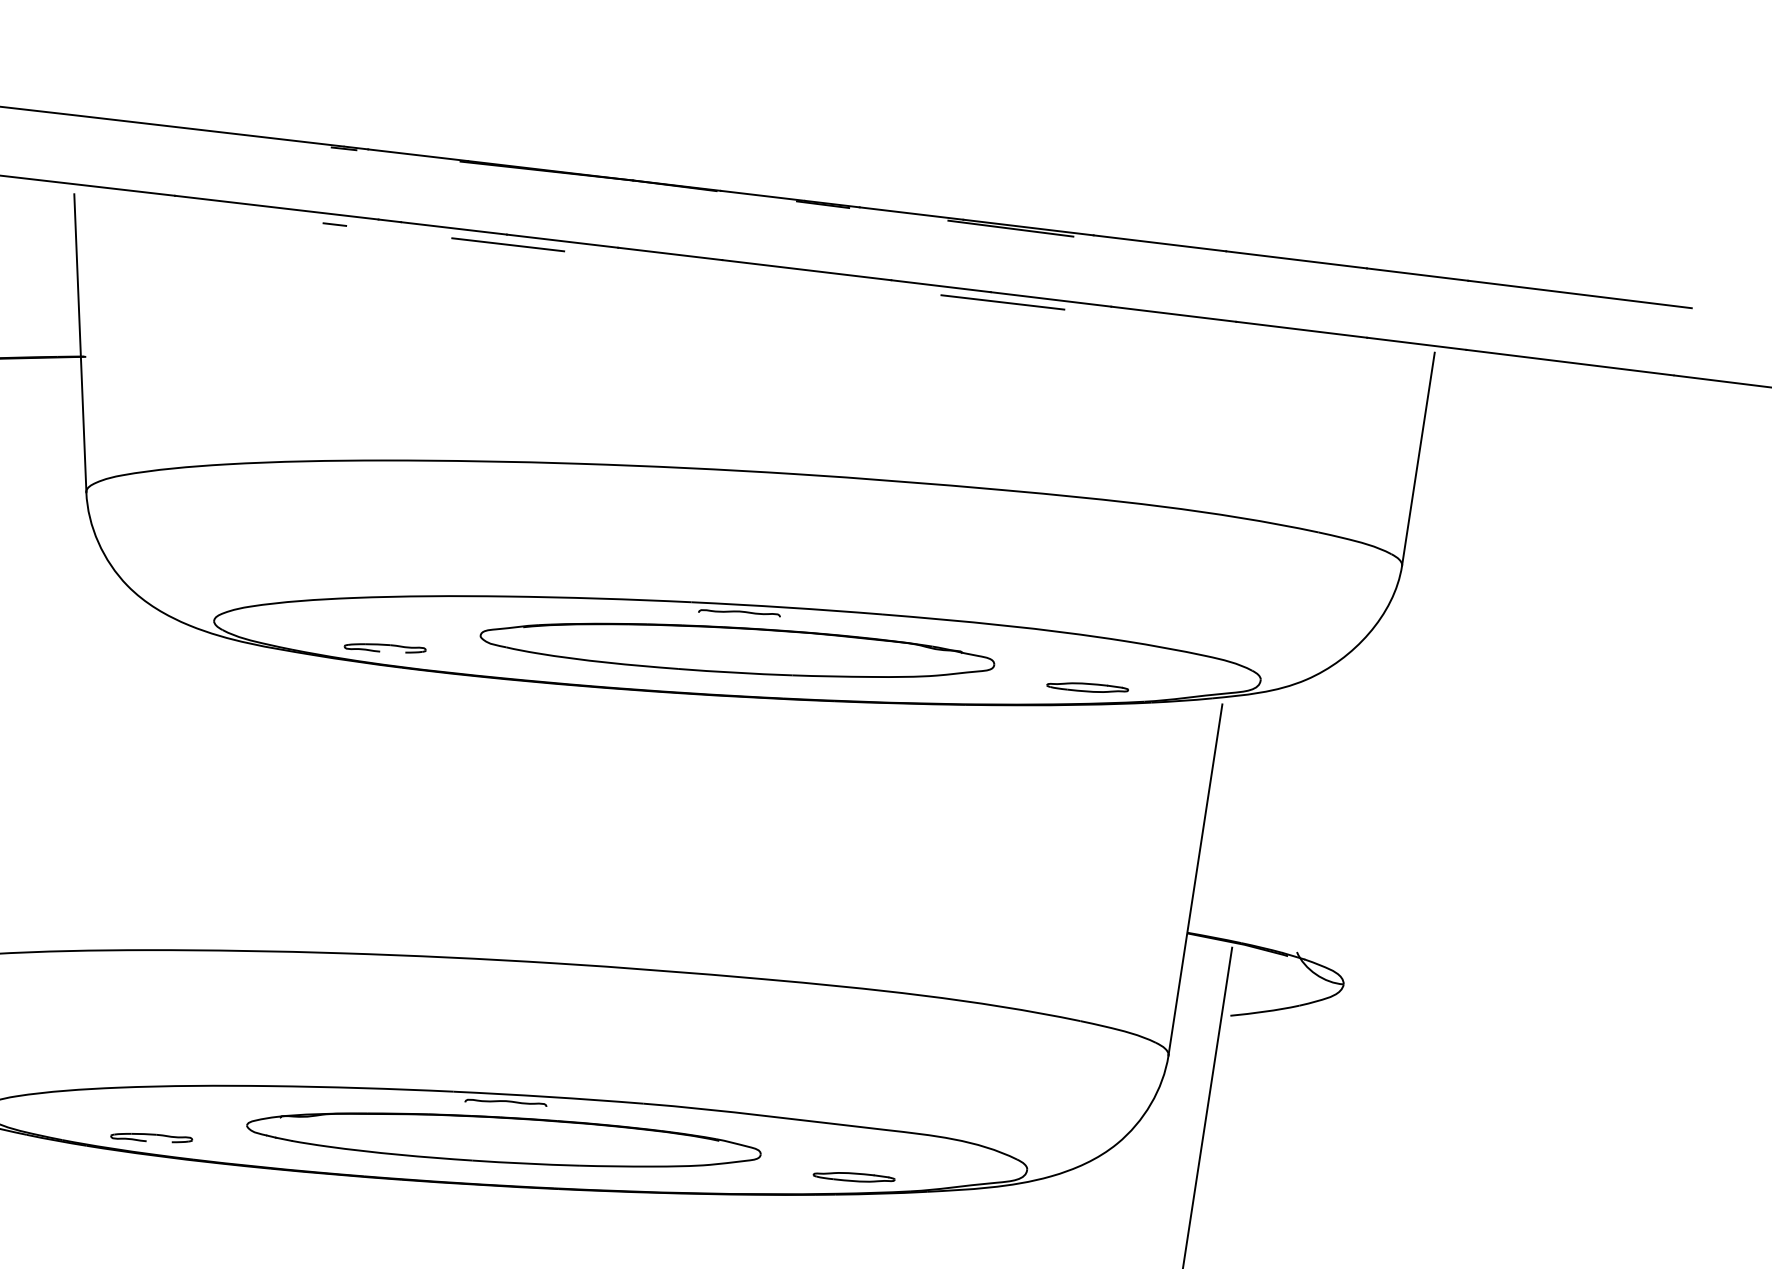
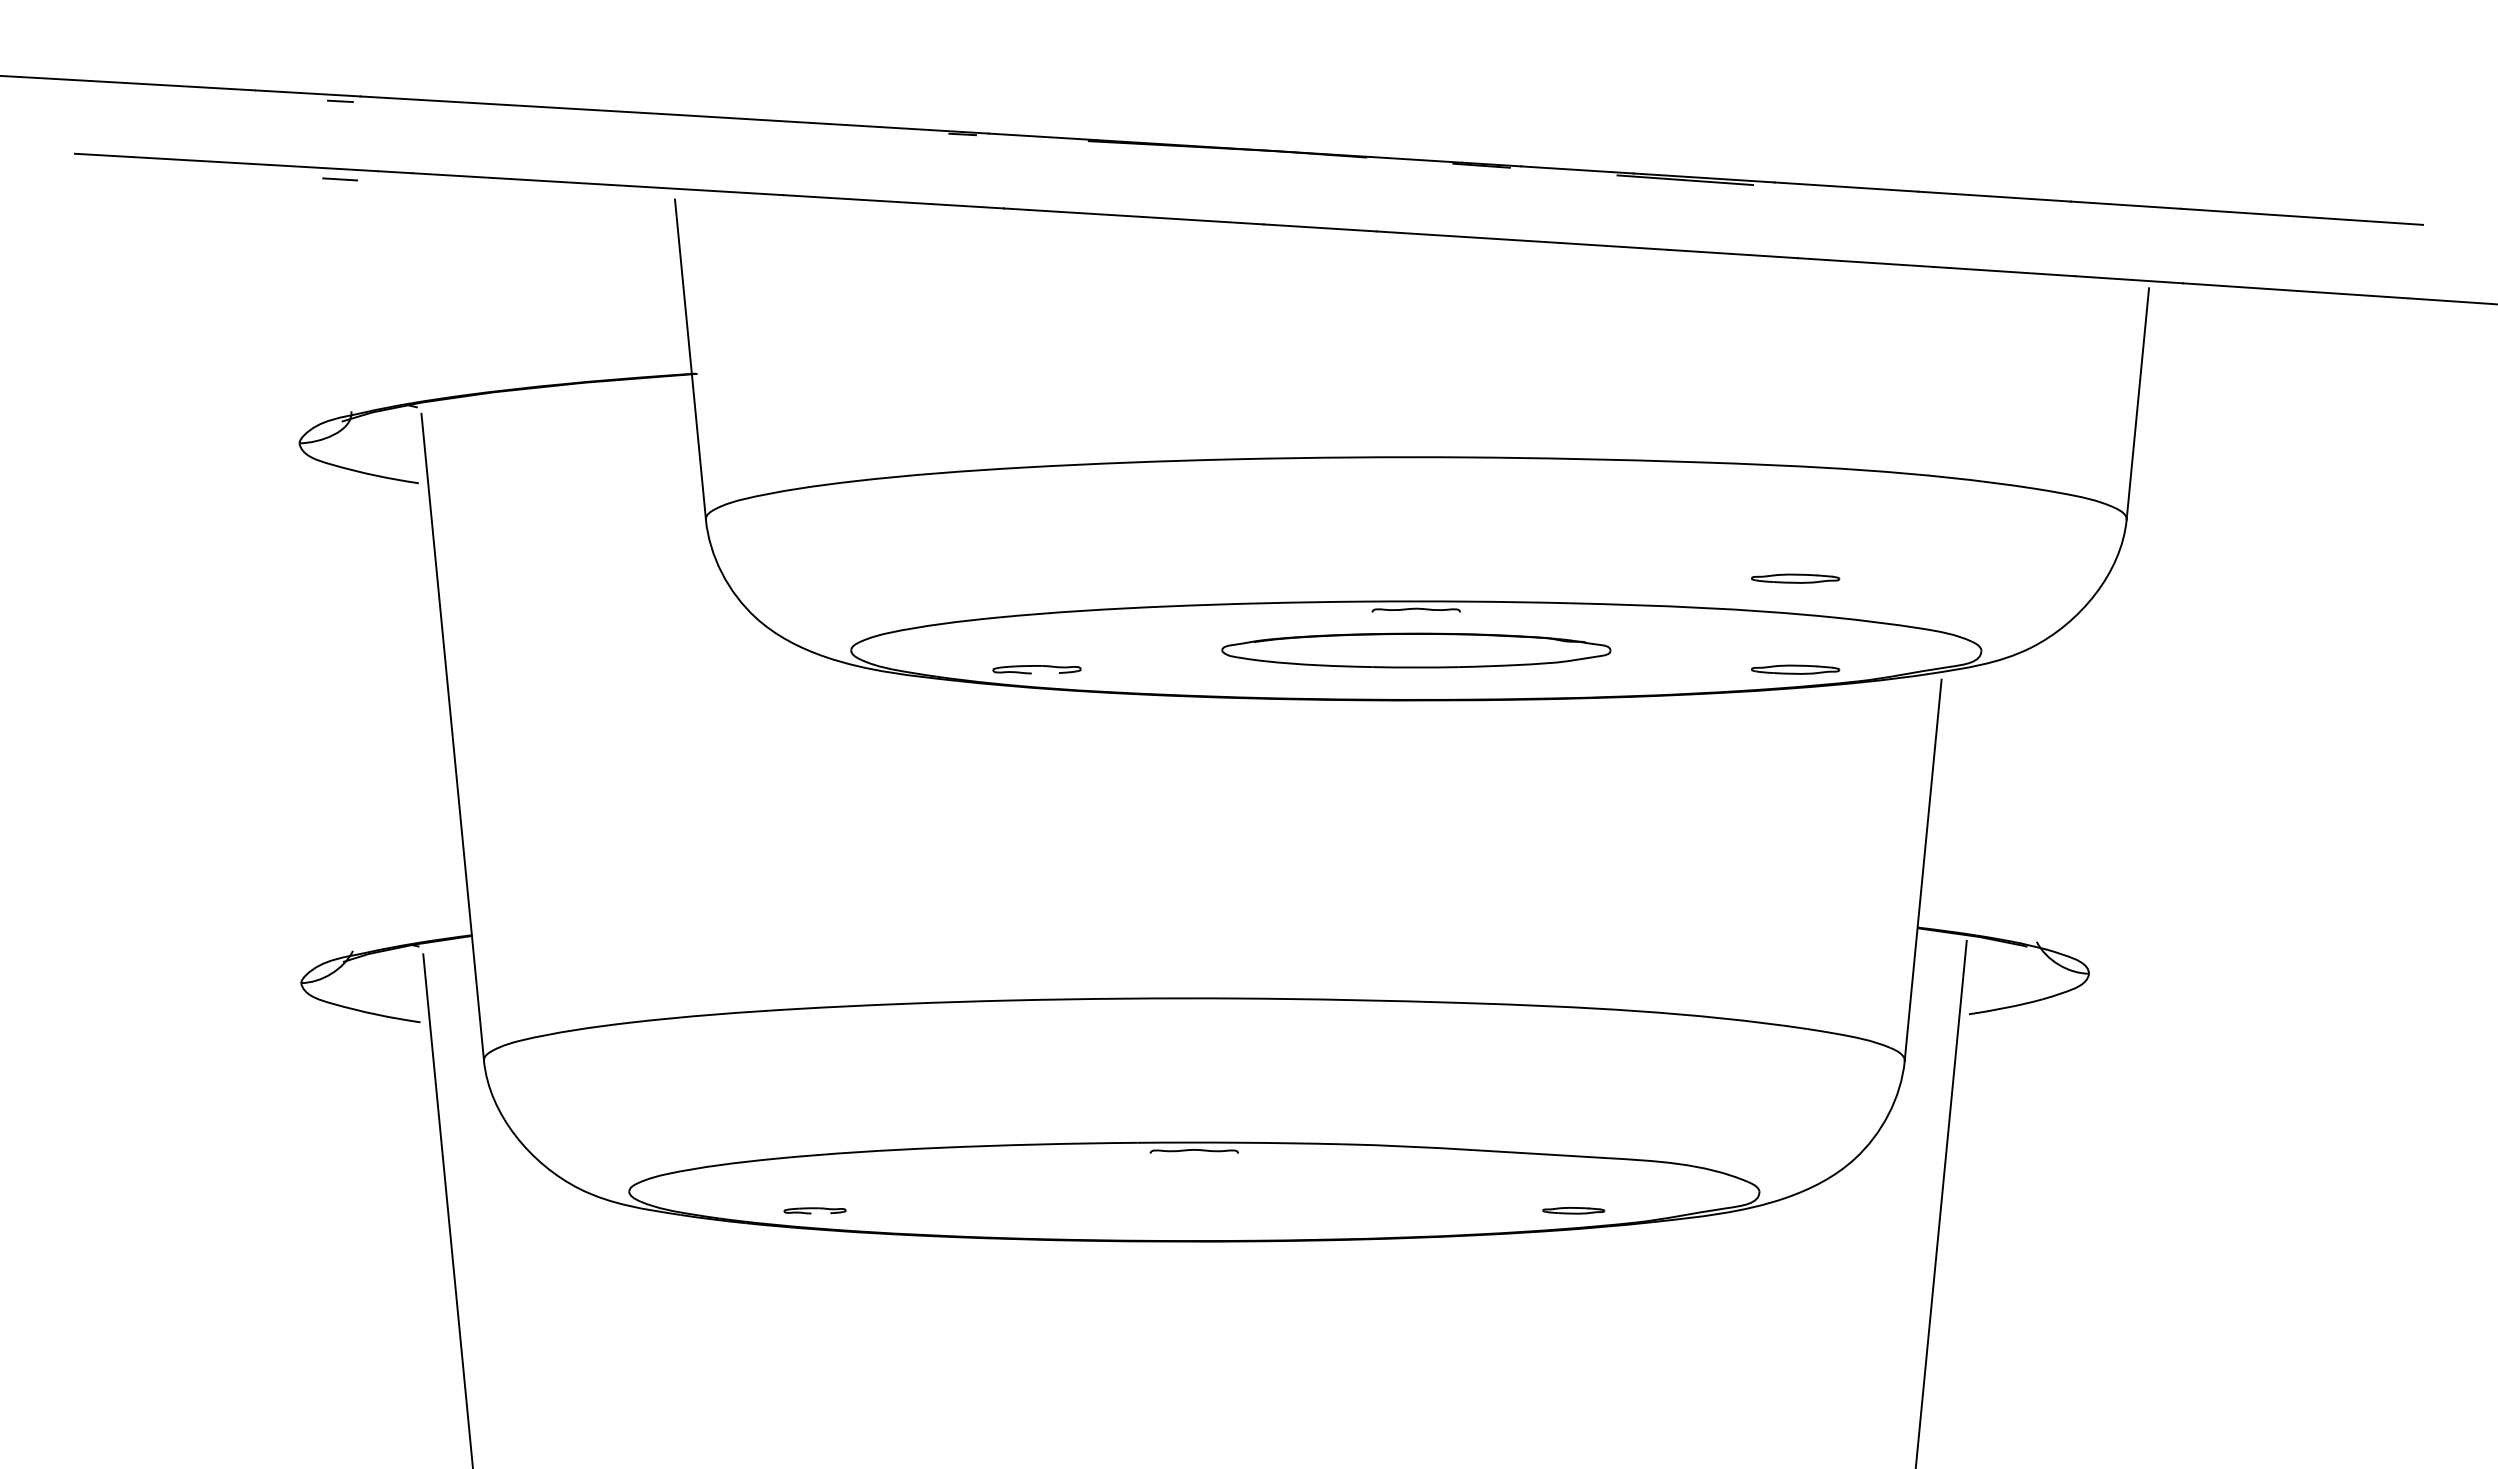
line: (335, 224) -> (957, 216), removed
line: (507, 244) -> (1144, 227), removed
line: (1002, 302) -> (1680, 260), removed
part: (1092, 603) -> (1795, 578), added
part: (737, 650) -> (1416, 650), size x0.7
part: (151, 1137) -> (814, 1210), size x0.7
part: (504, 1139) -> (1194, 1191), removed
part: (854, 1176) -> (1573, 1210), size x0.7

